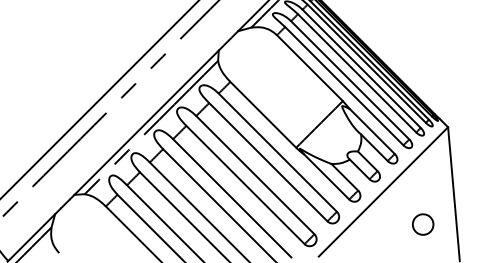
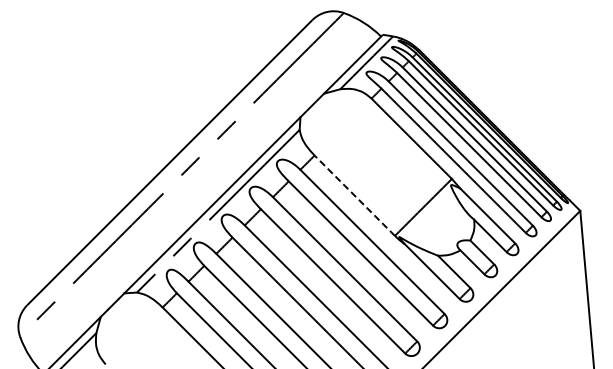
line: (263, 114) -> (354, 195), solid -> dashed
part: (422, 224) -> (549, 329), removed

